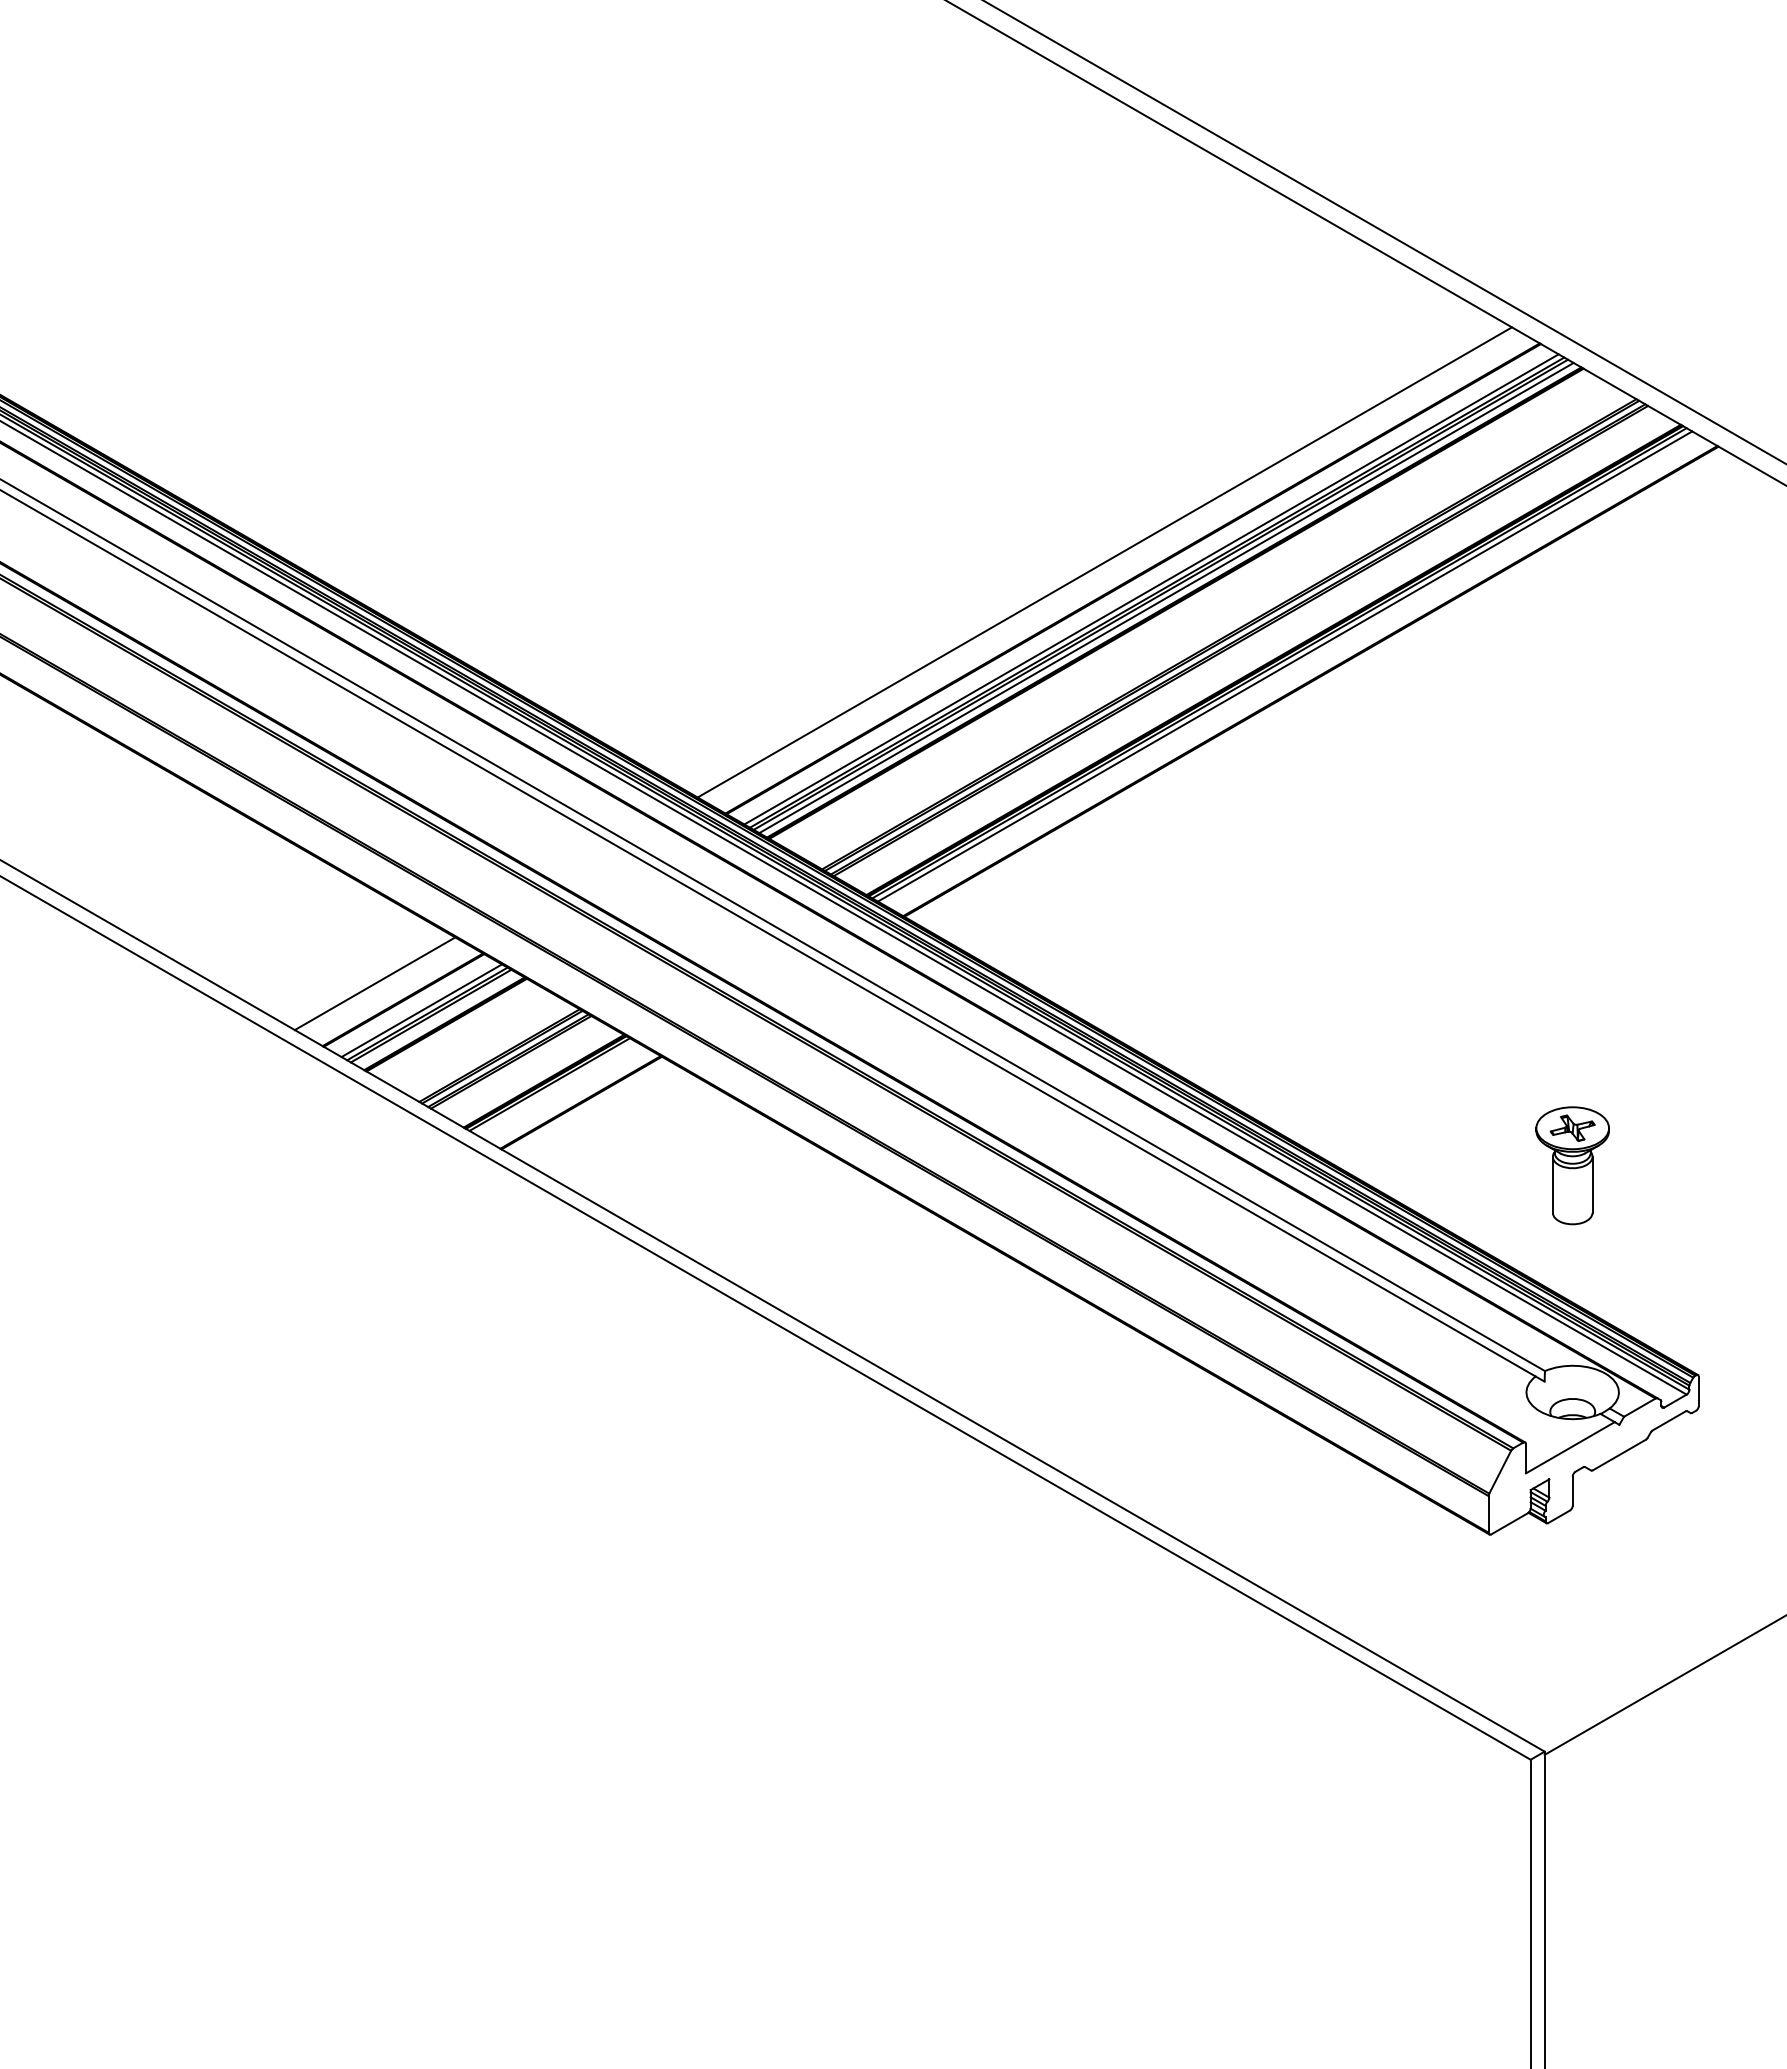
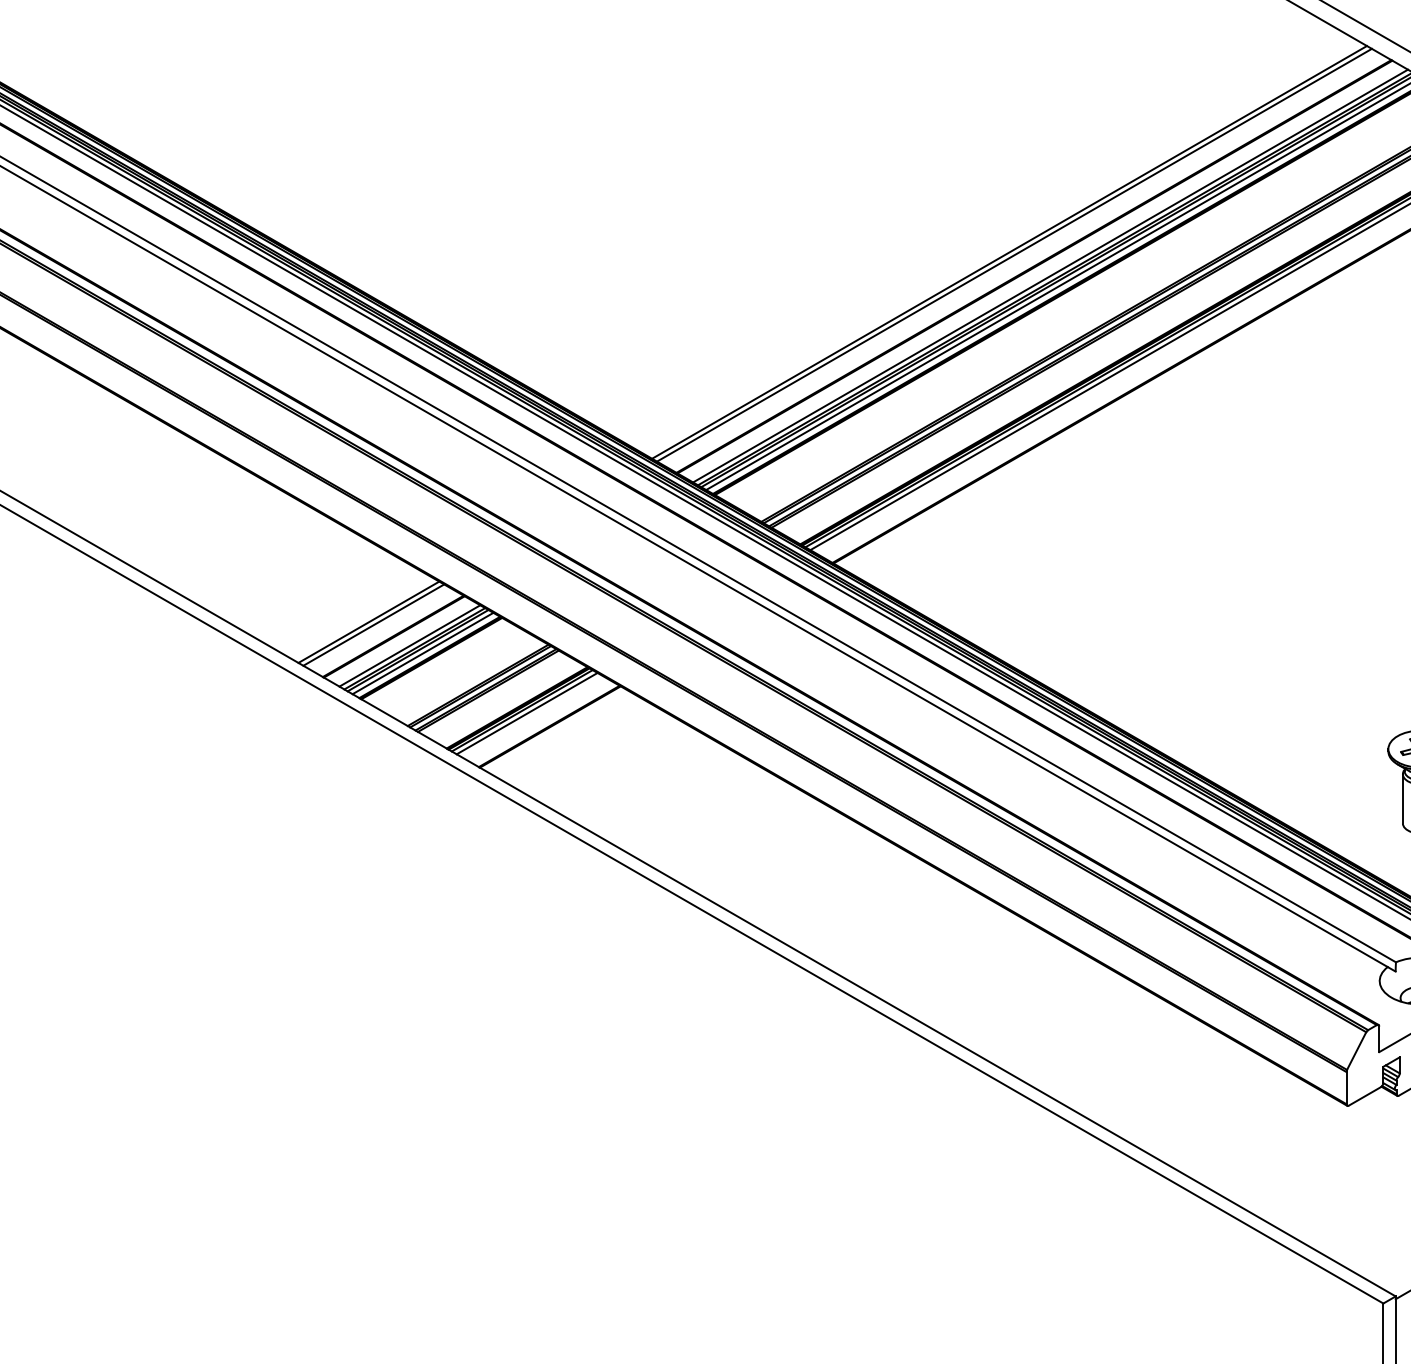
line: (1110, 565) -> (1014, 255), added
line: (380, 986) -> (373, 624), added
line: (436, 1019) -> (422, 653), added
line: (555, 1087) -> (527, 713), added

